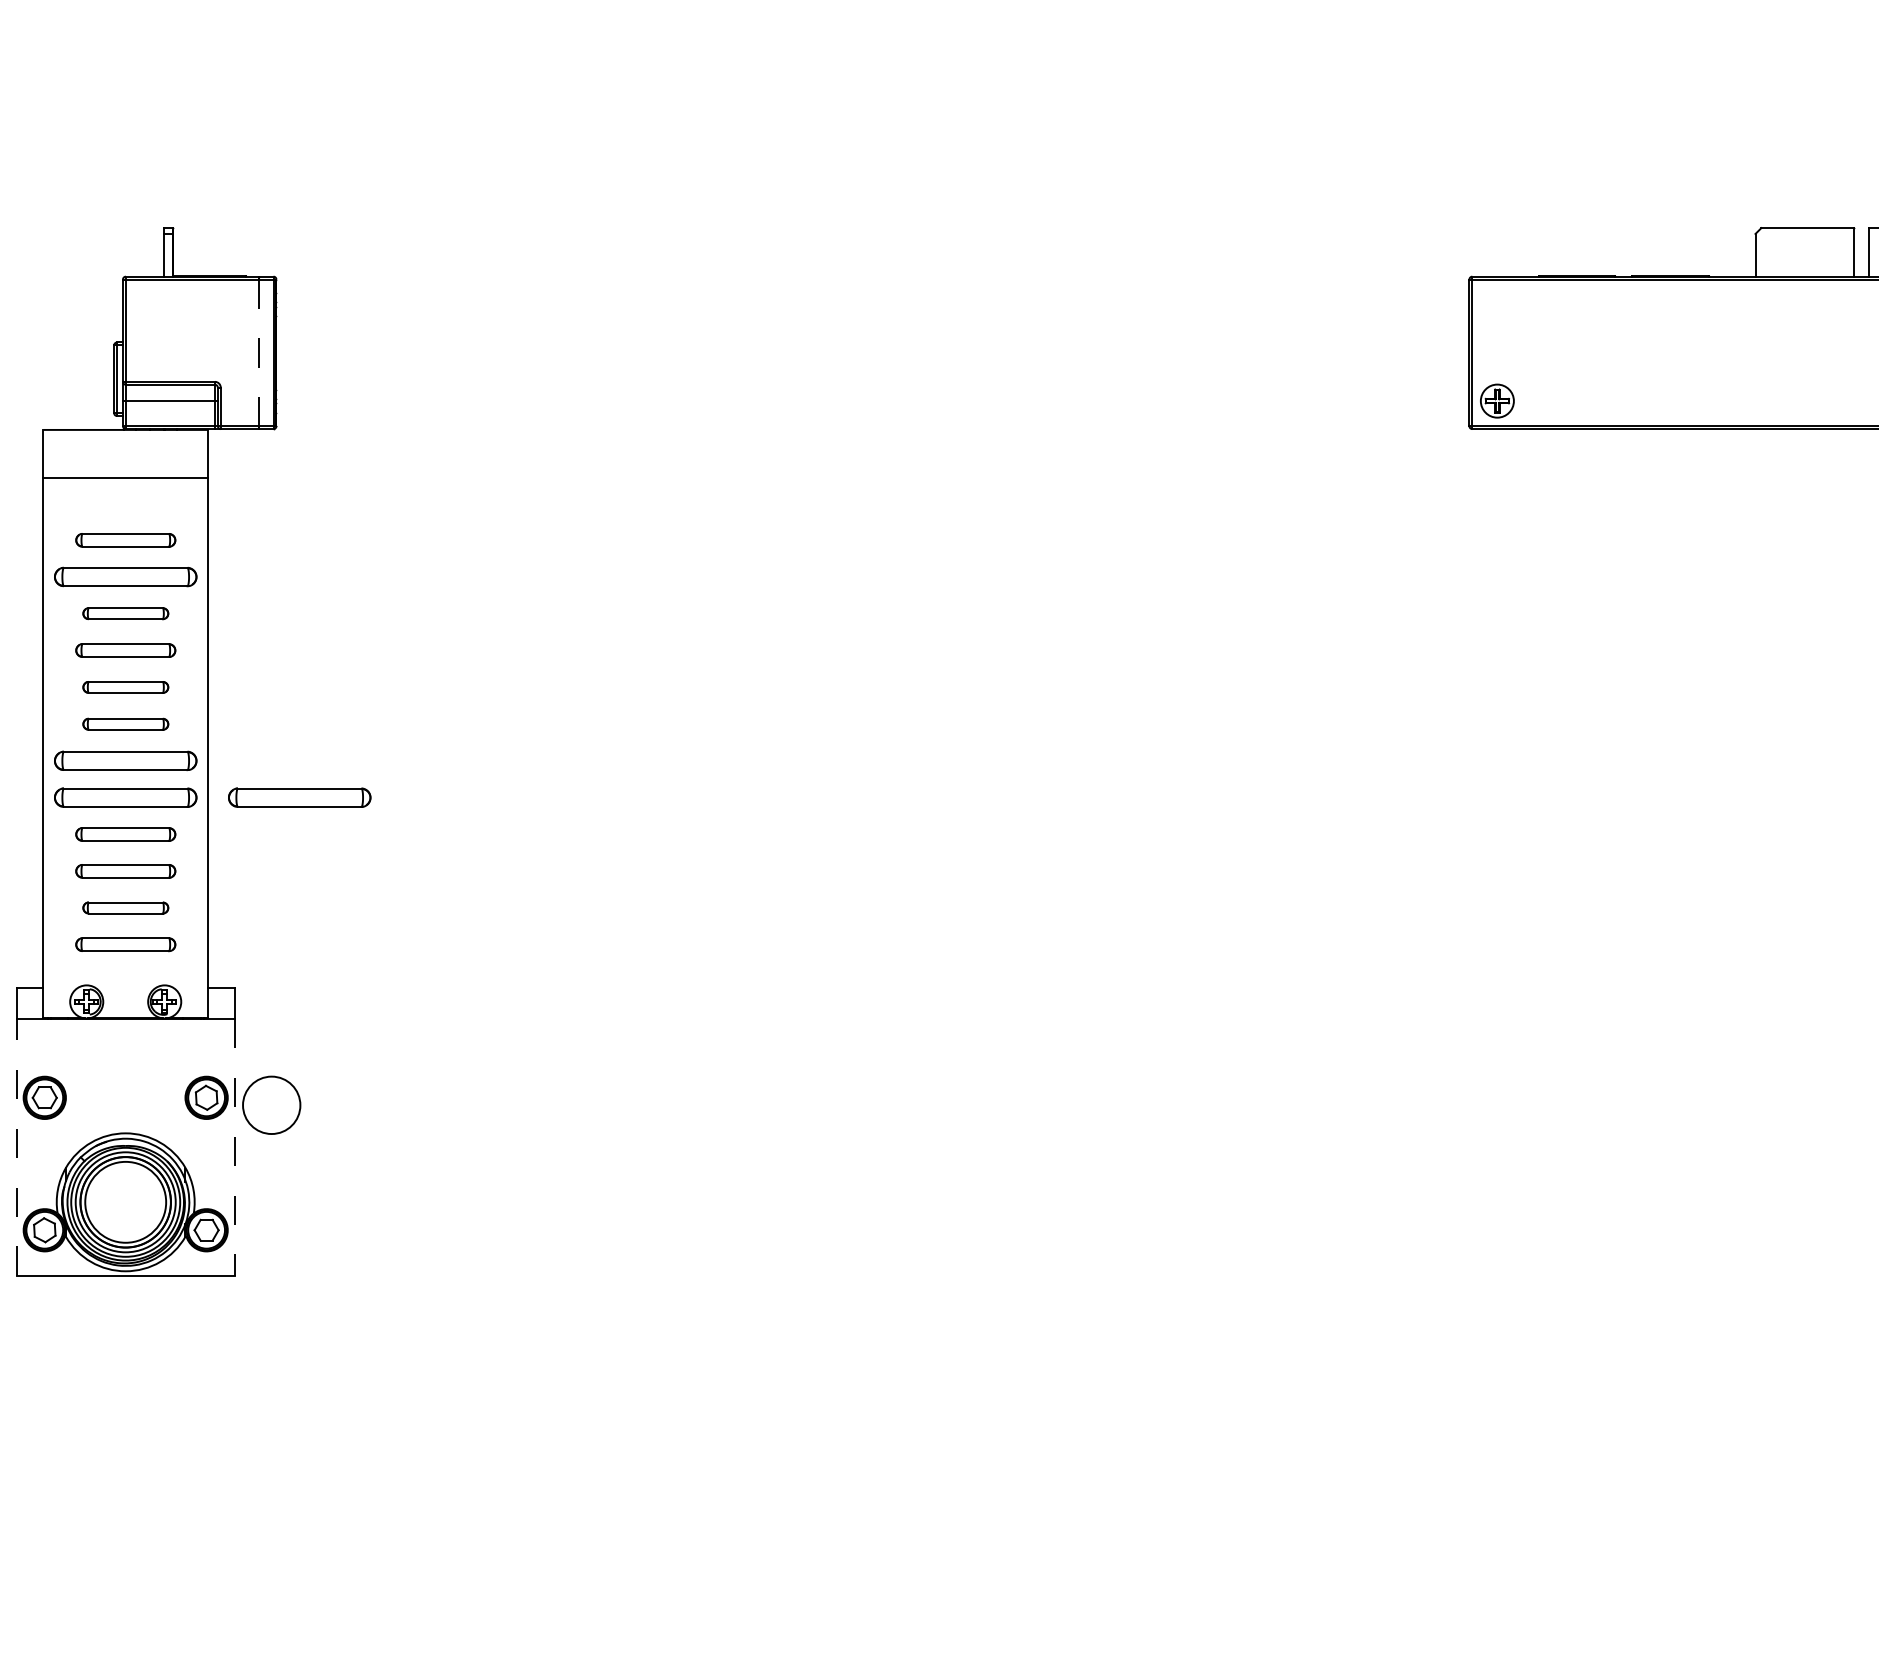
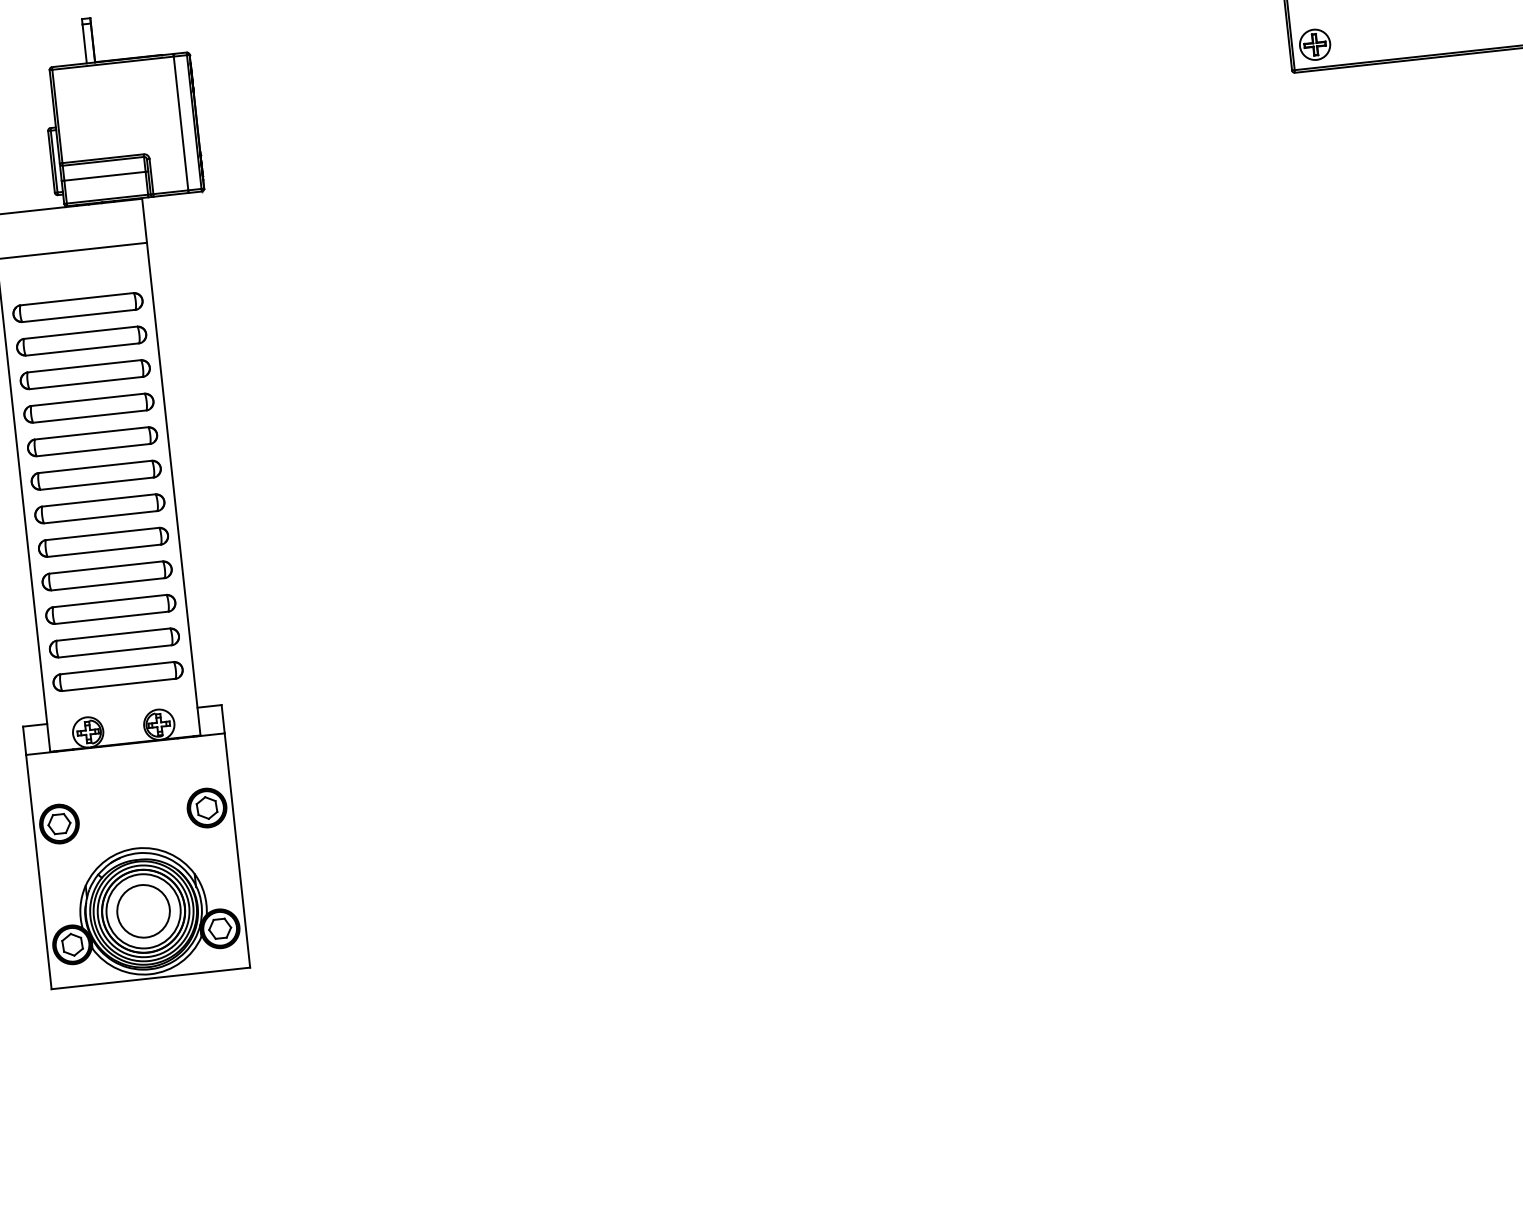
line: (259, 353) -> (181, 124), dashed -> solid
part: (125, 540) -> (77, 307), size x1.43
part: (125, 613) -> (85, 374), size x1.67
part: (125, 650) -> (88, 408), size x1.43
part: (125, 687) -> (92, 441), size x1.67
part: (125, 724) -> (96, 475), size x1.67
part: (299, 797) -> (261, 524), removed
part: (125, 834) -> (106, 575), size x1.43
part: (125, 871) -> (110, 609), size x1.43
part: (125, 907) -> (114, 642), size x1.67
part: (125, 944) -> (117, 676), size x1.43
circle: (271, 1104) -> (143, 910), moved
line: (16, 1146) -> (38, 871), dashed -> solid
line: (234, 1147) -> (237, 850), dashed -> solid

